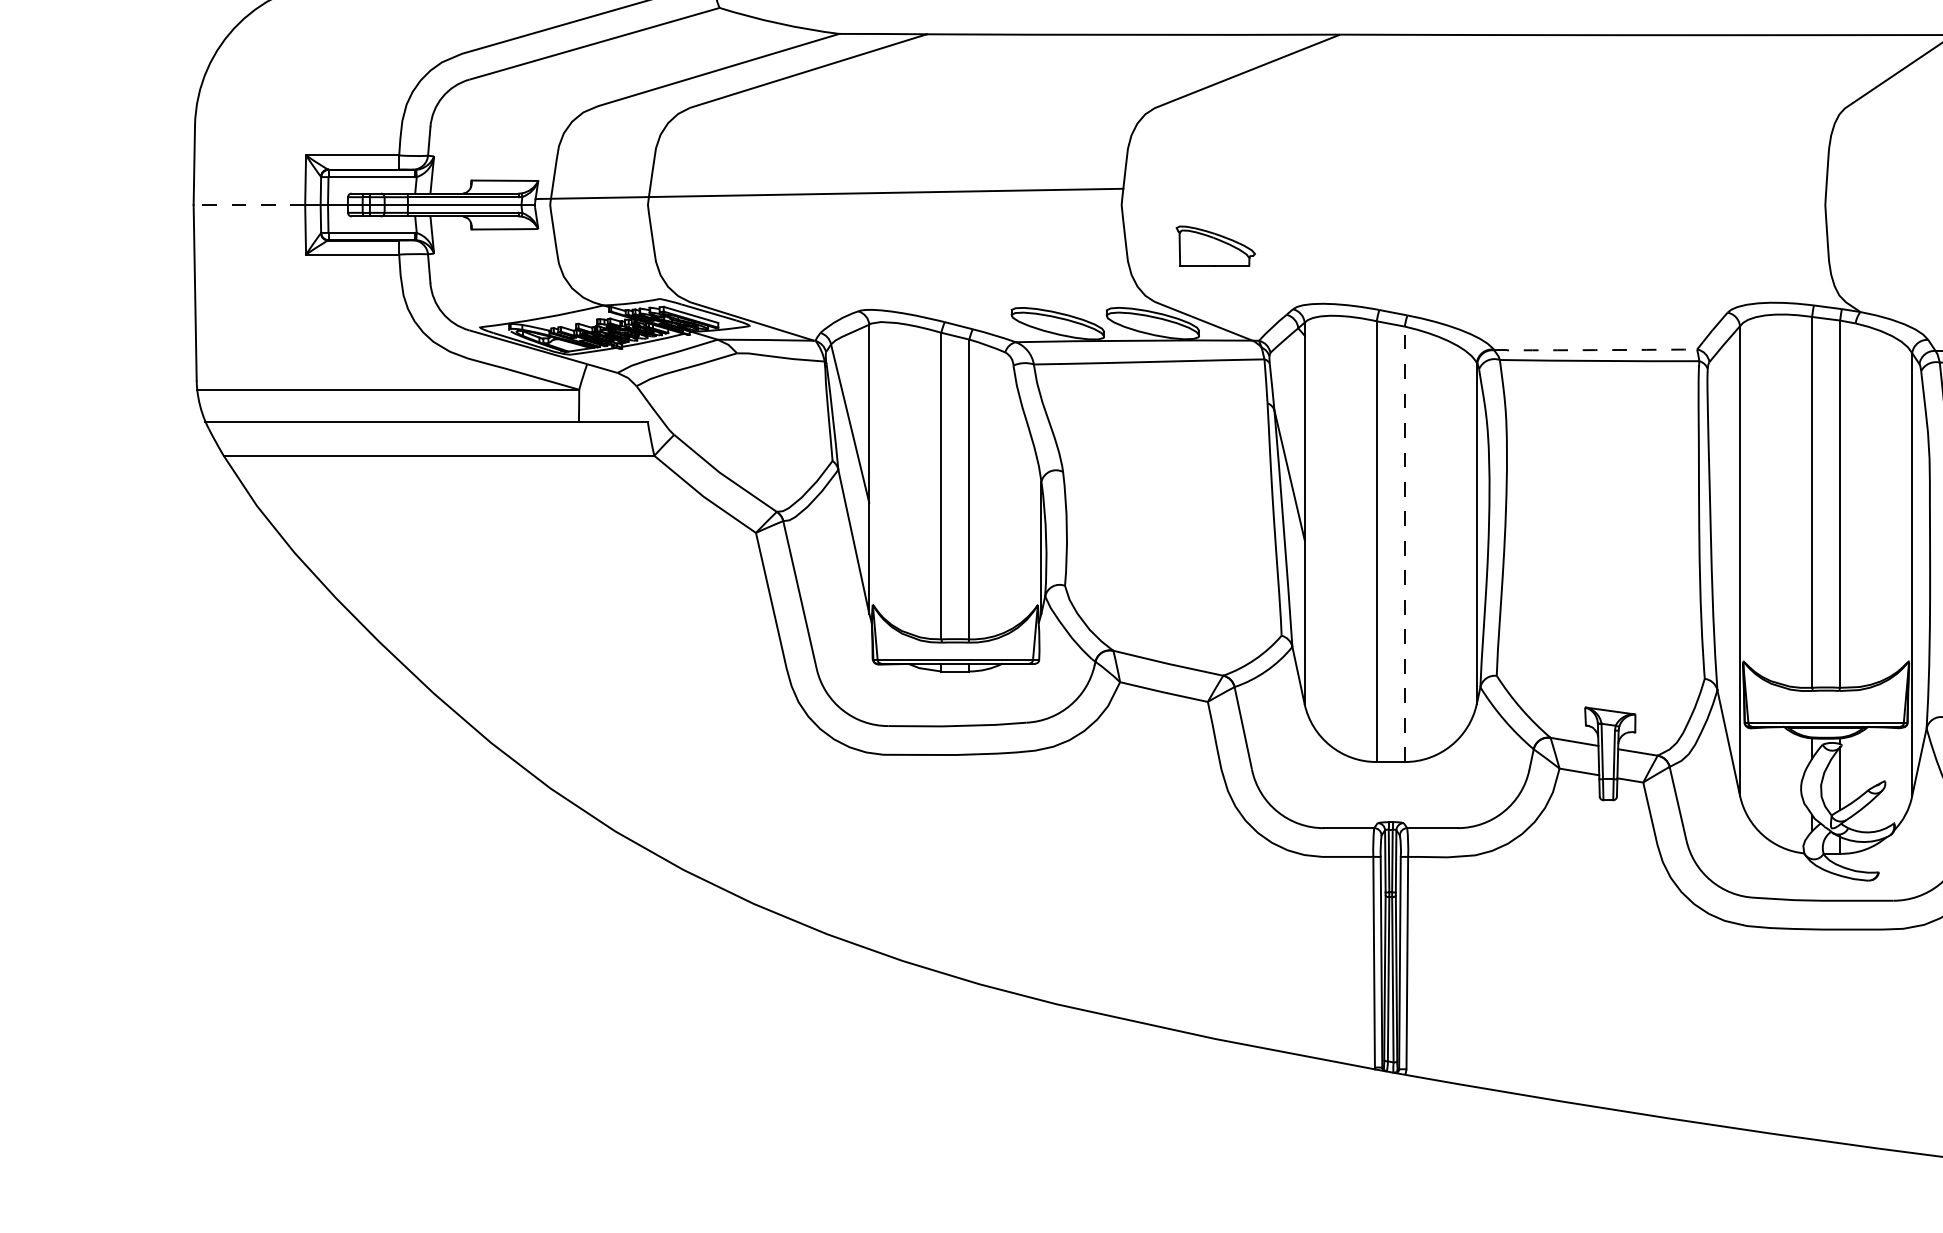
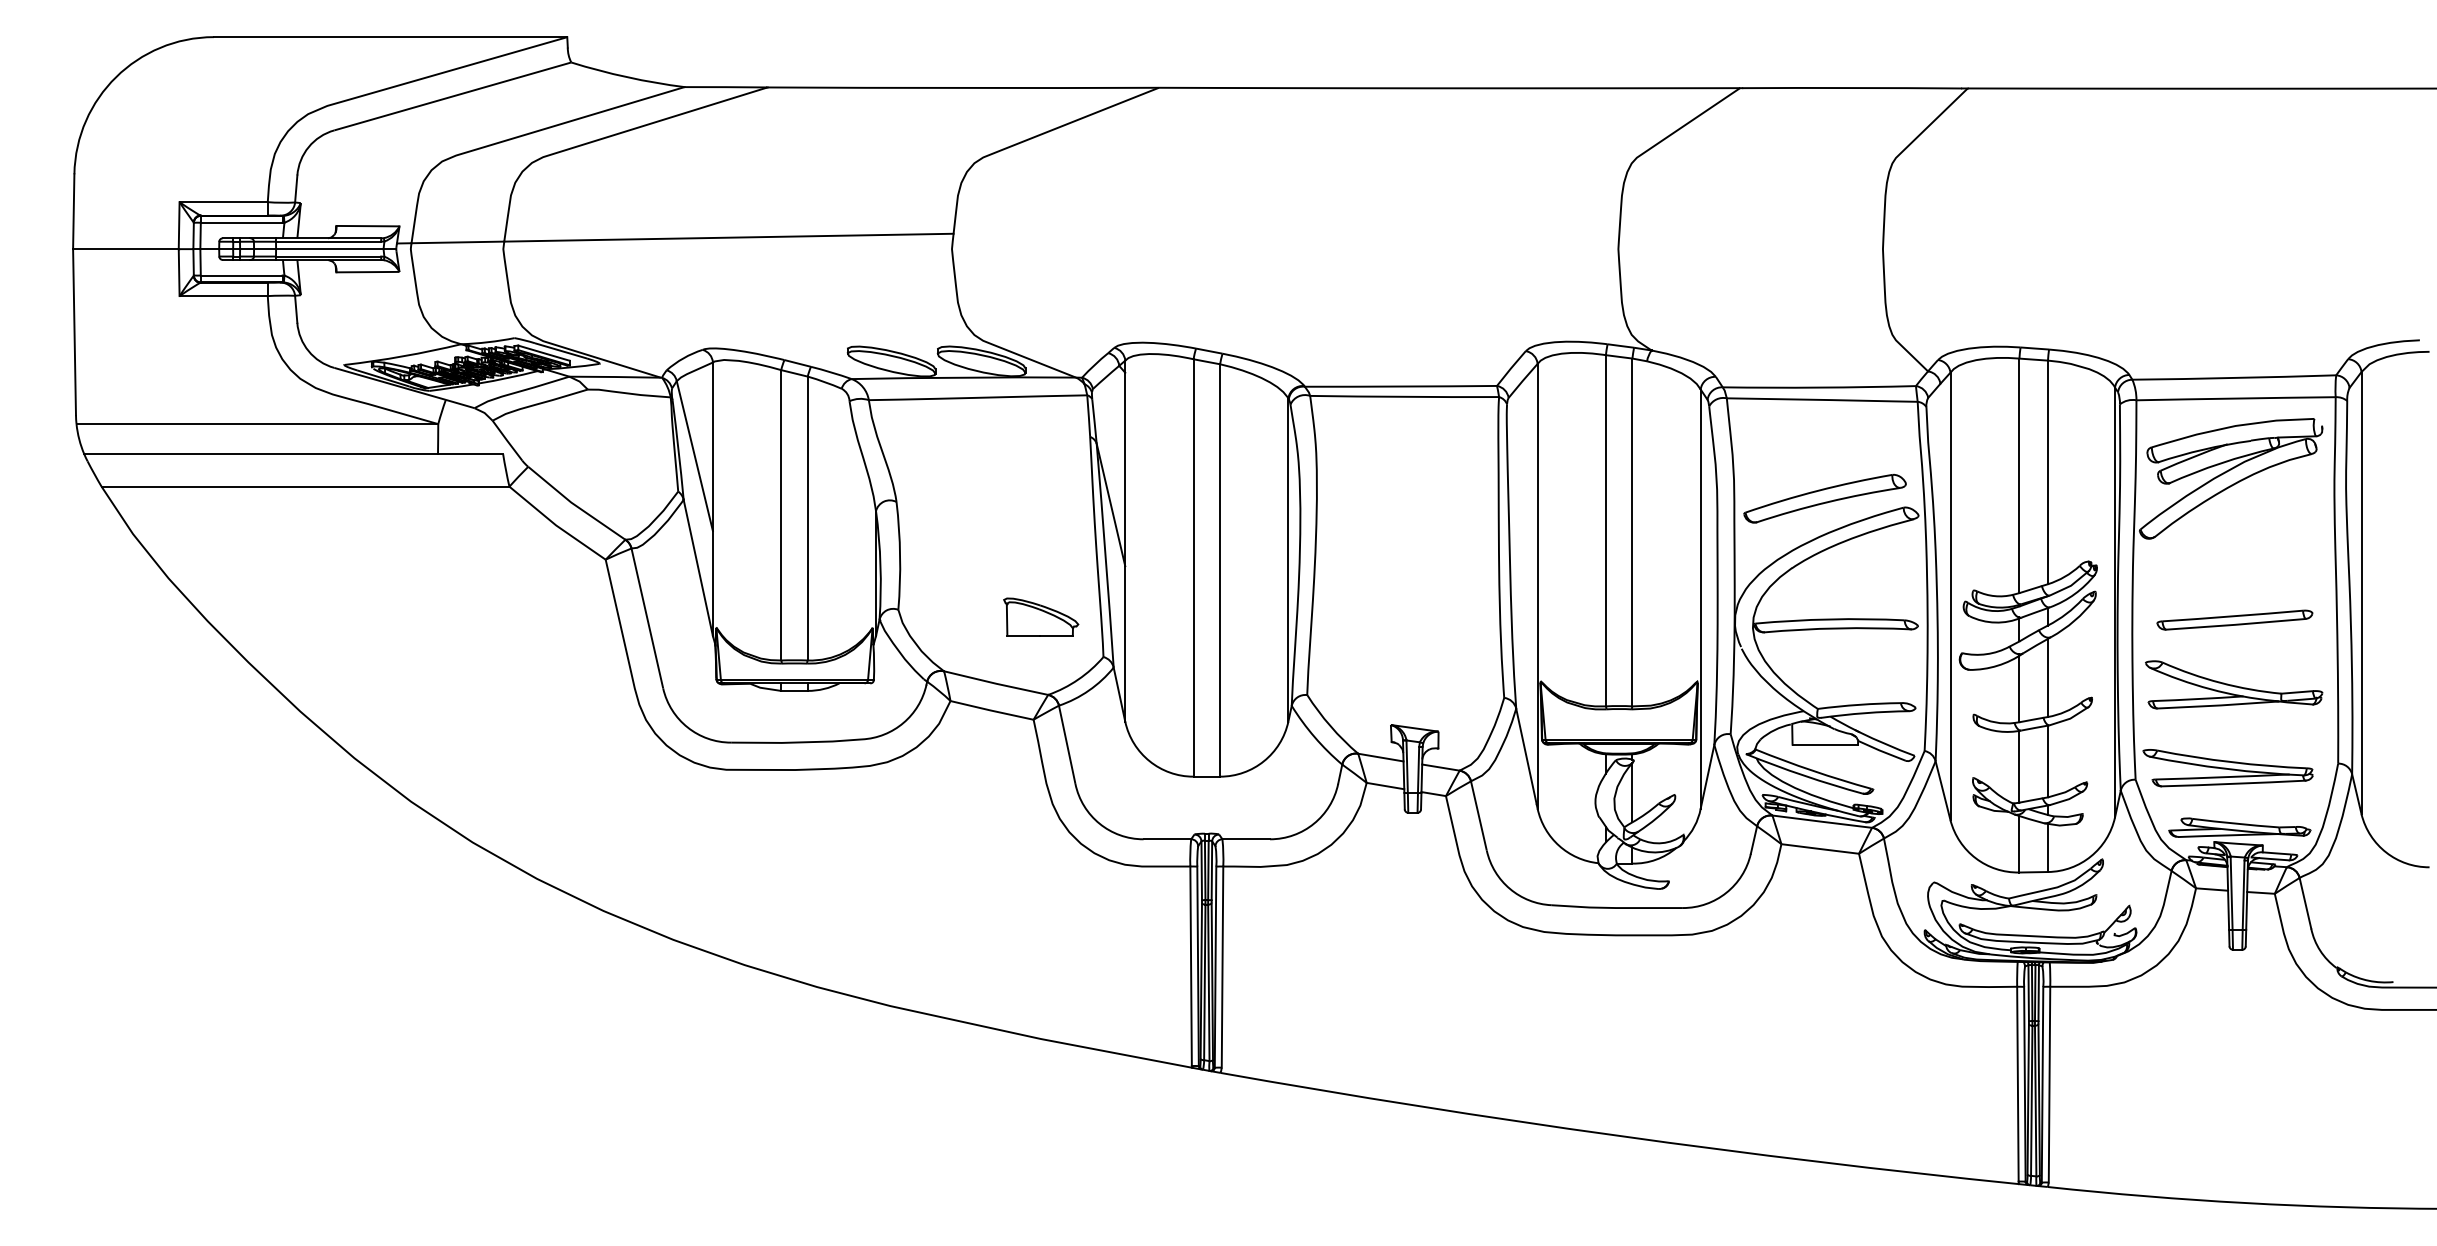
line: (248, 205) -> (125, 249), dashed -> solid
part: (1216, 245) -> (1041, 616), moved
arc: (1595, 350) -> (1400, 386), dashed -> solid
line: (1405, 543) -> (1220, 569), dashed -> solid

